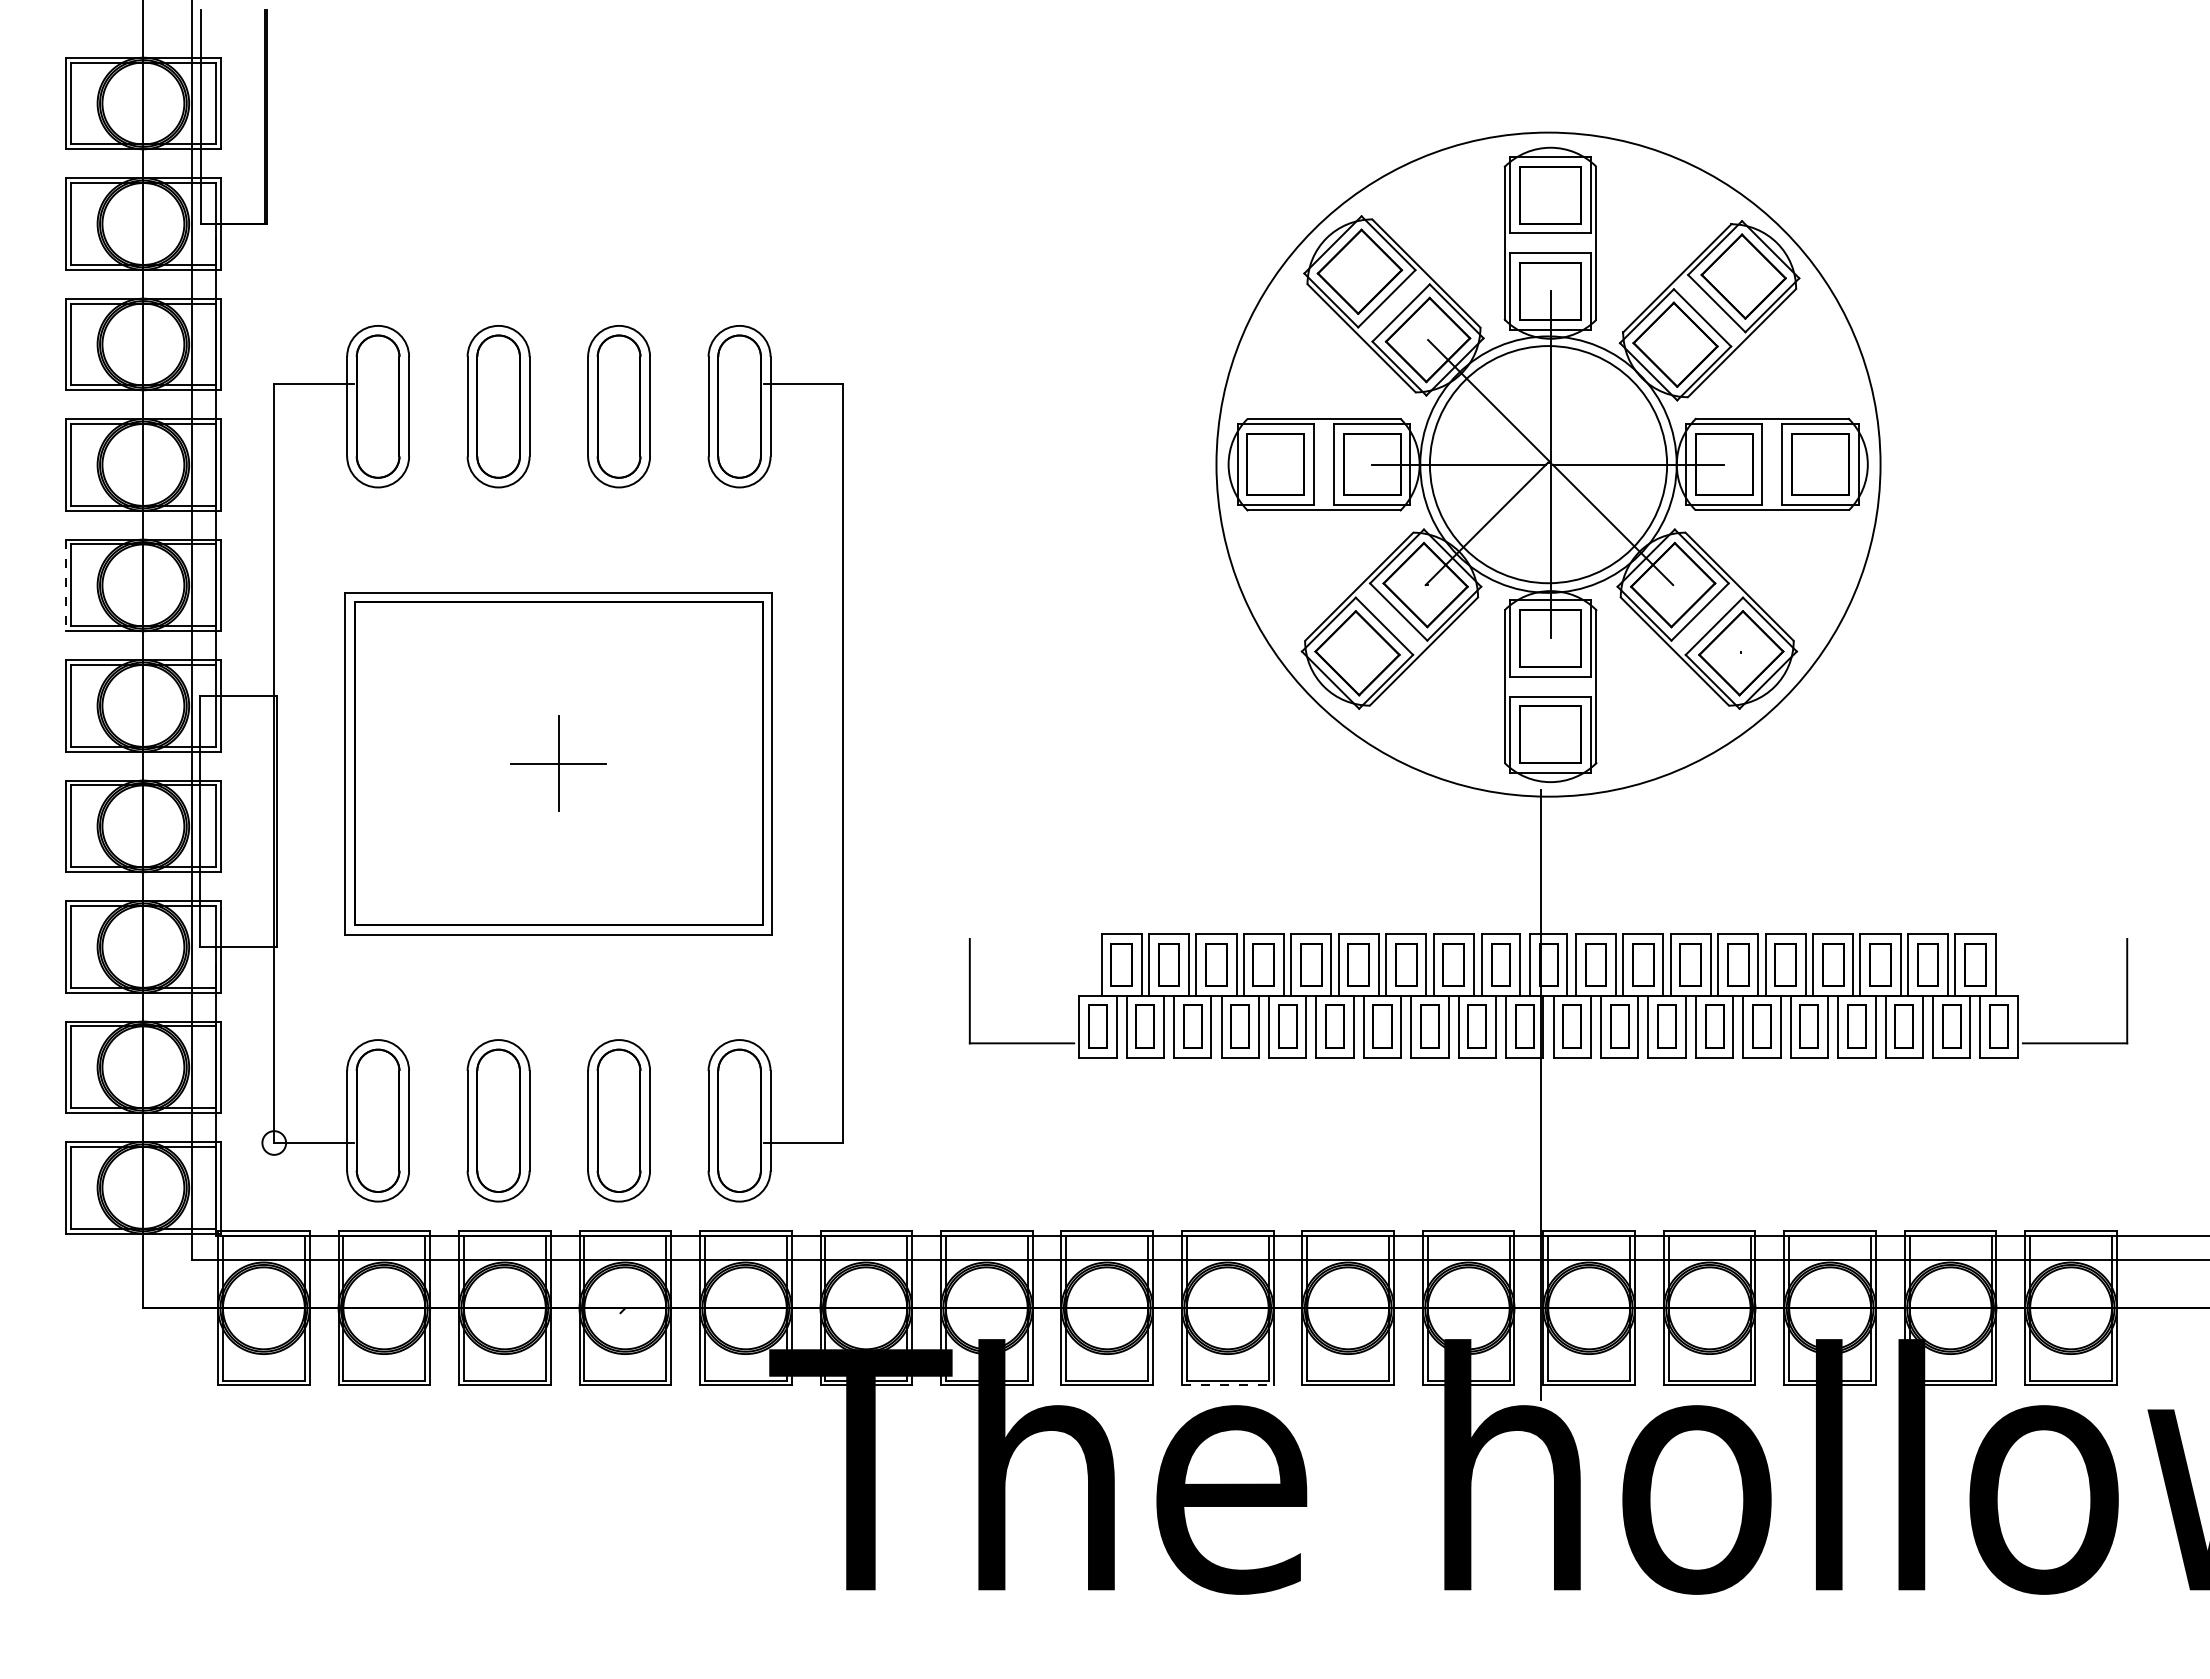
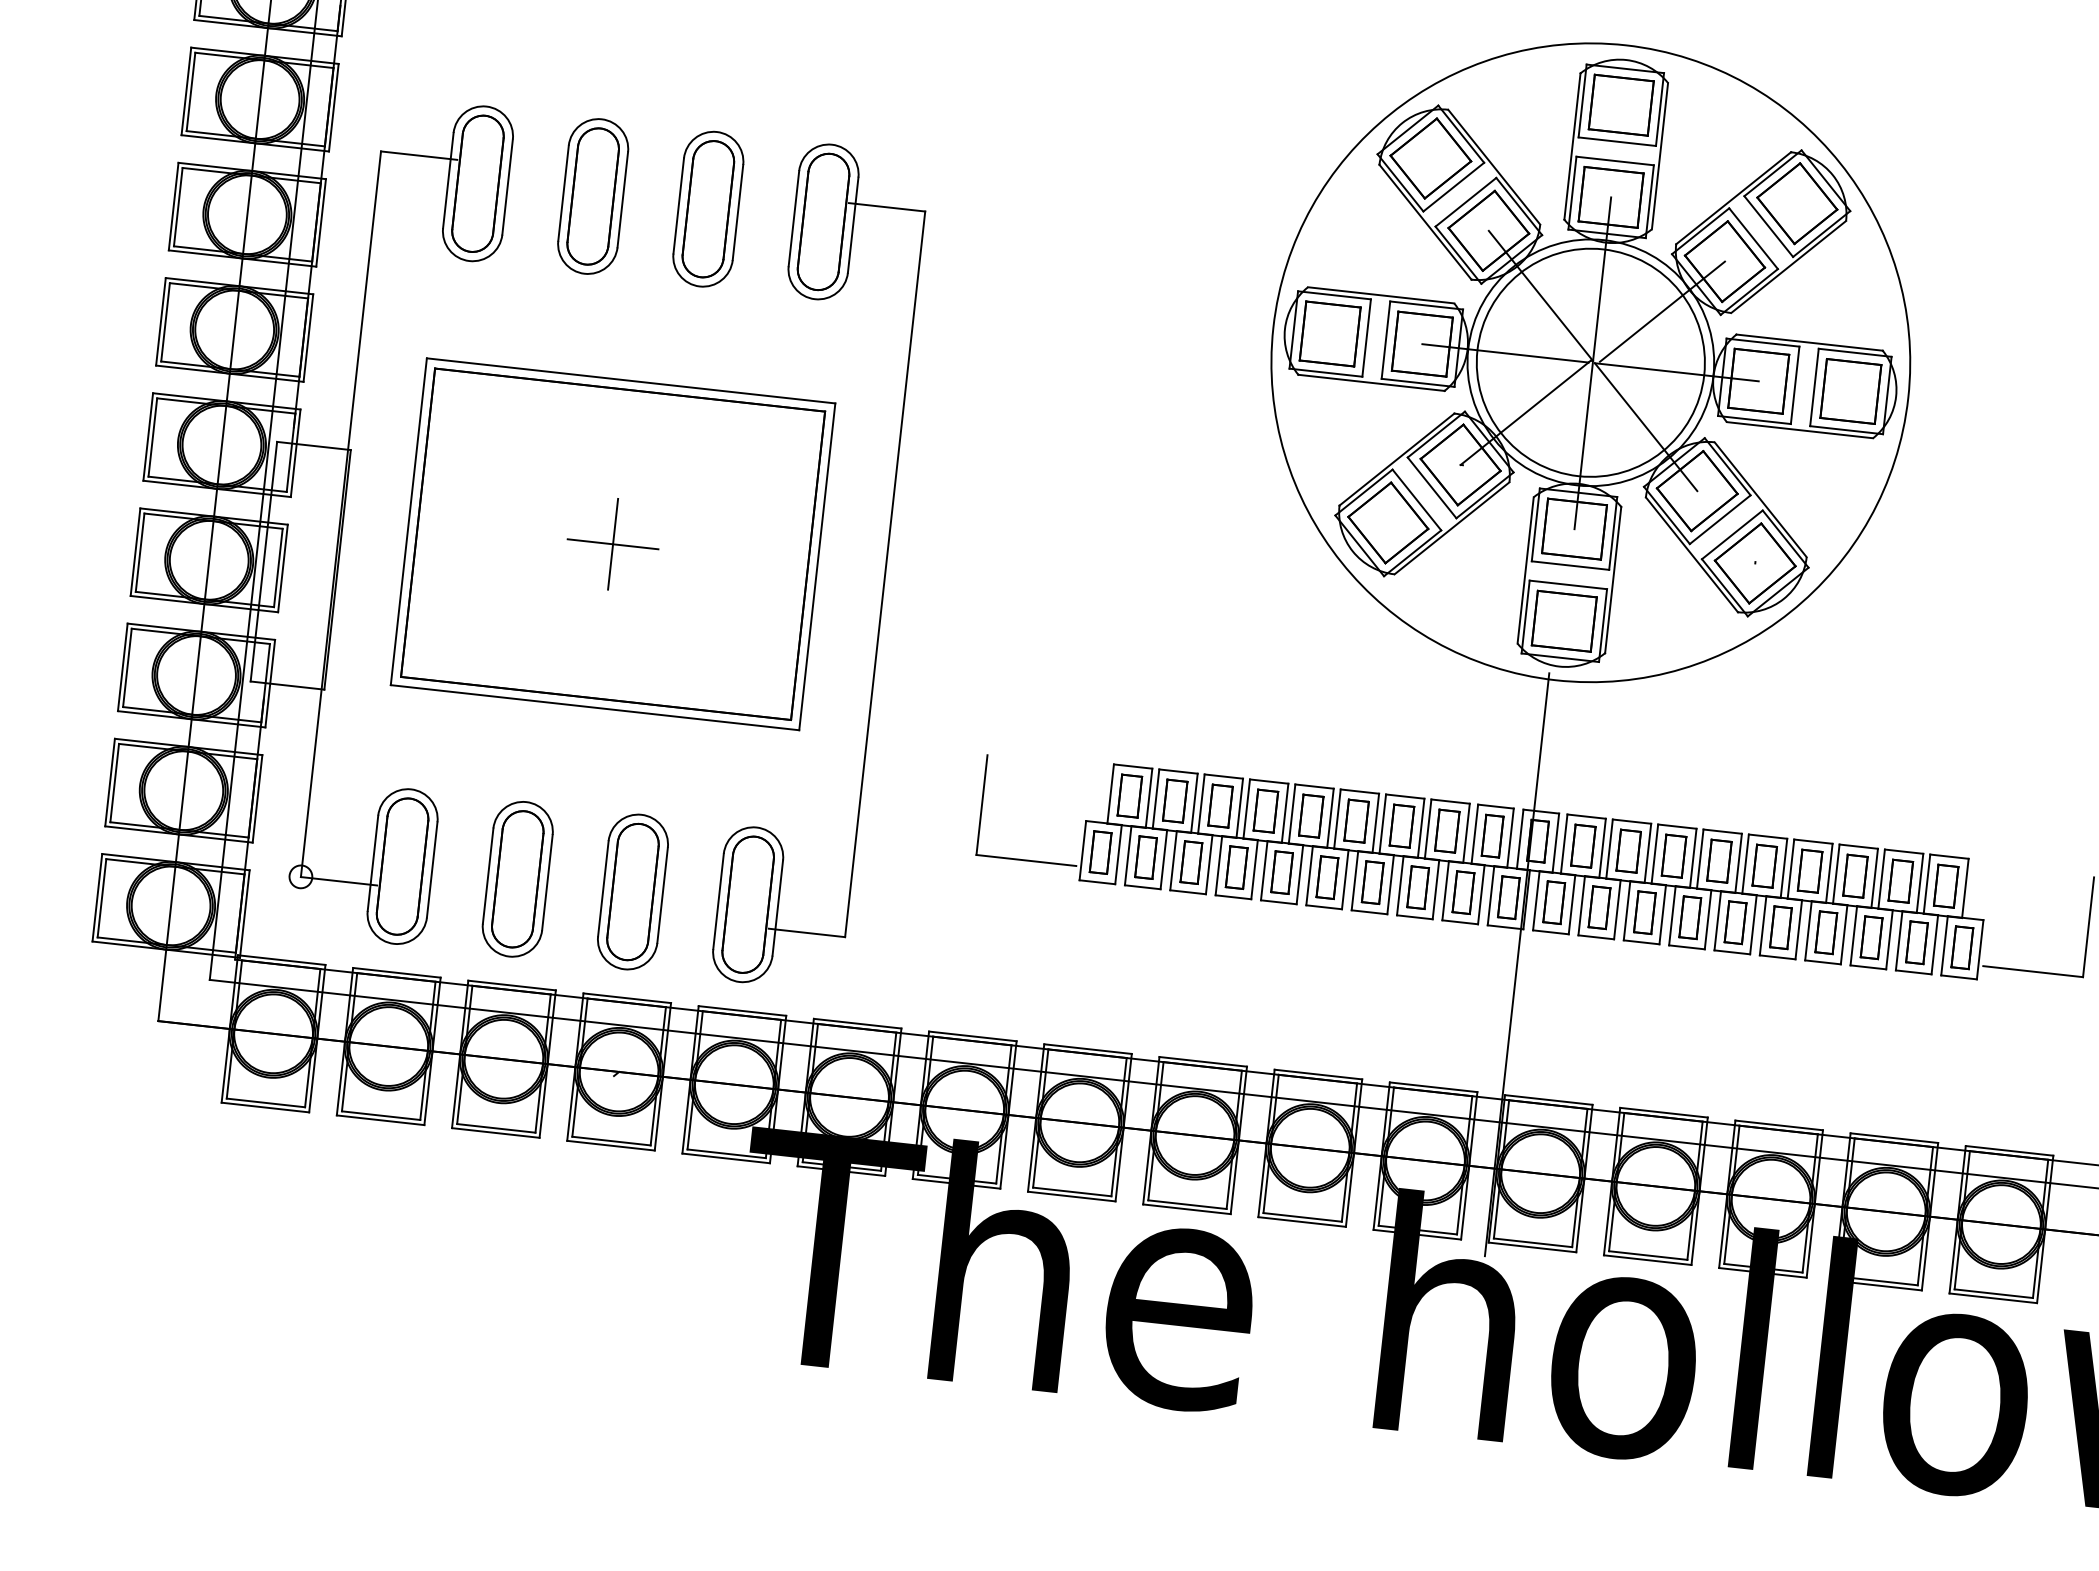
line: (1616, 403) -> (1662, 311), added
line: (66, 585) -> (161, 321), dashed -> solid
line: (1227, 1385) -> (1186, 1209), dashed -> solid

